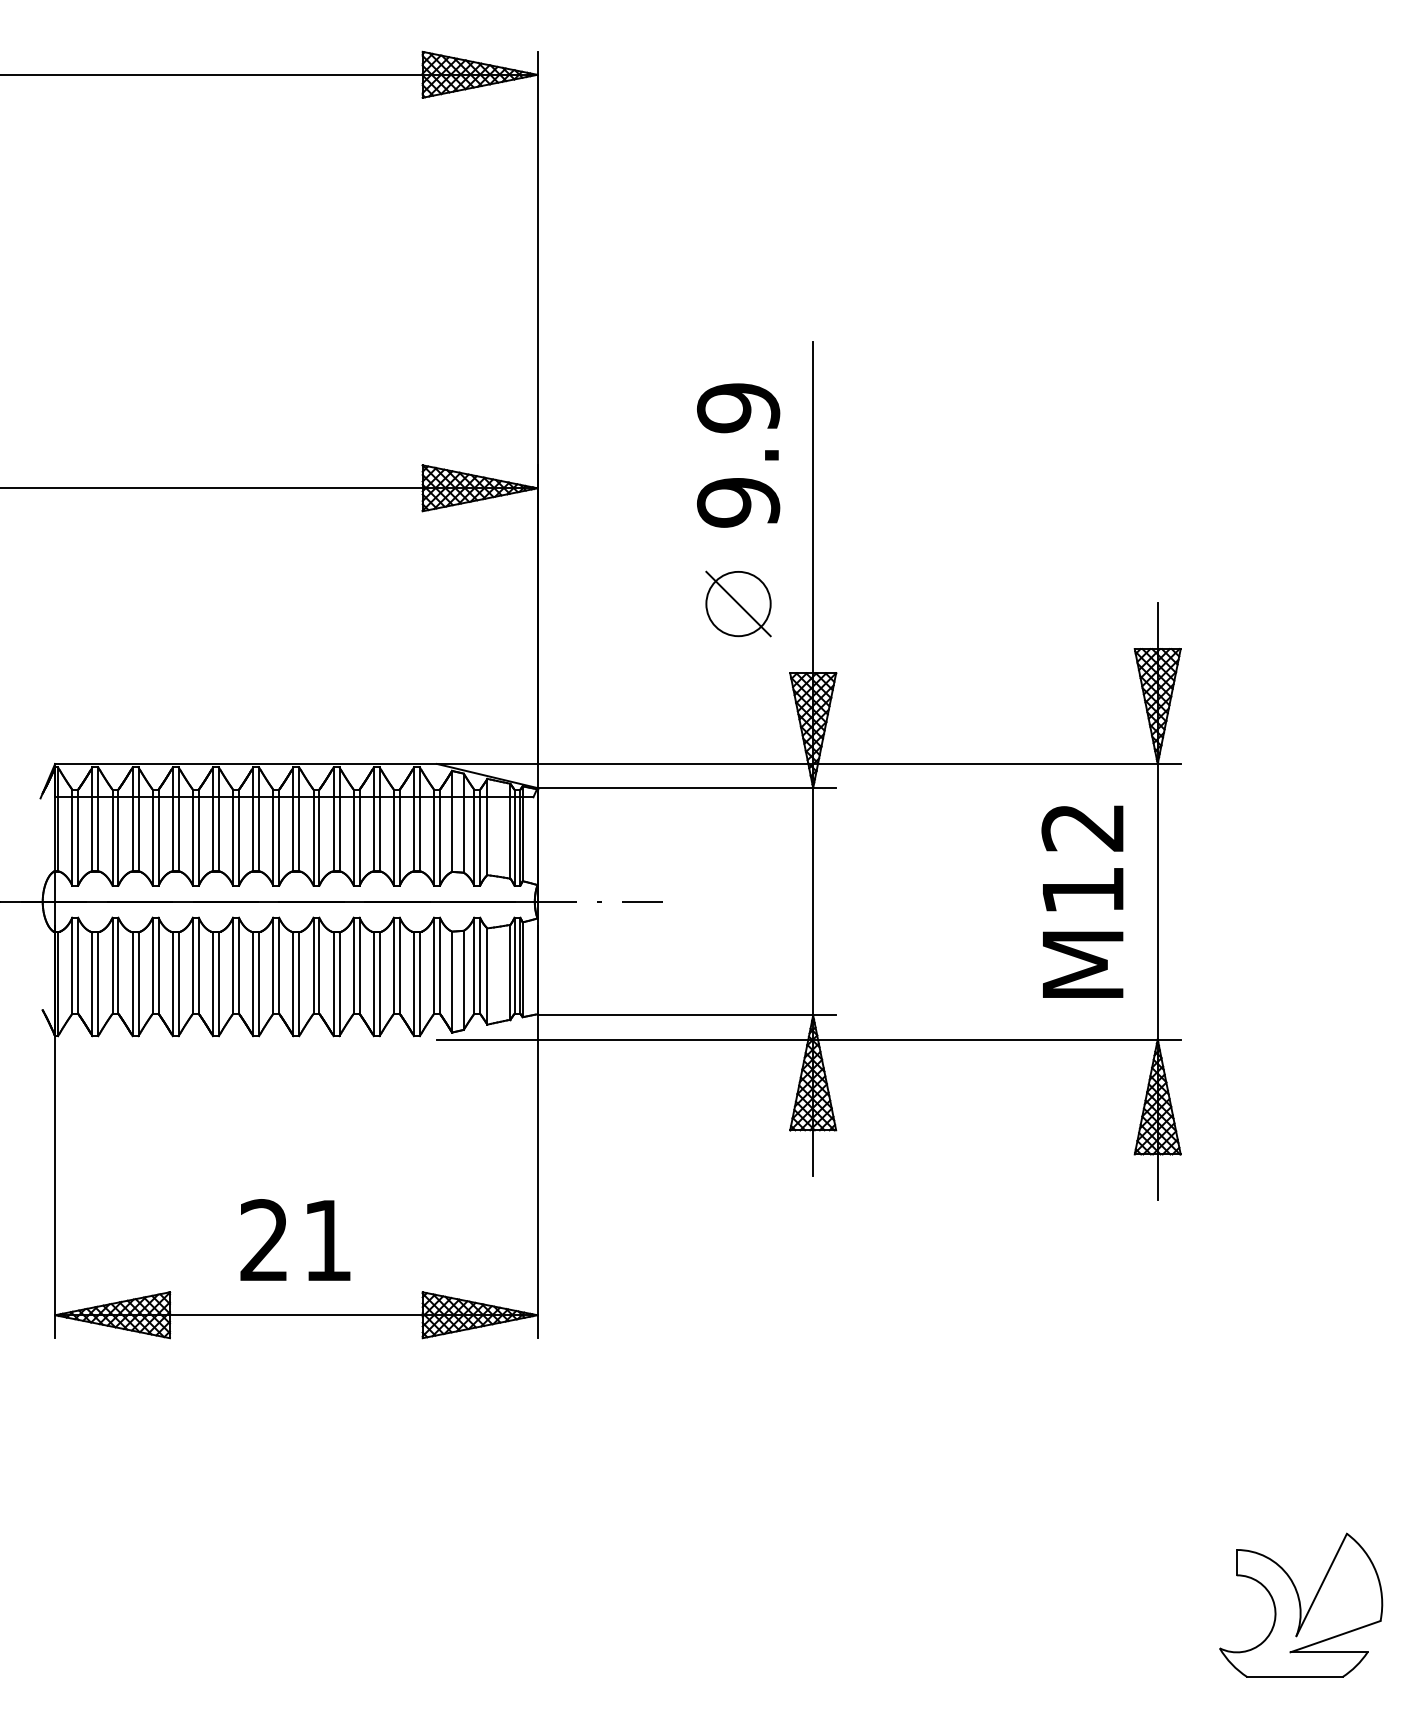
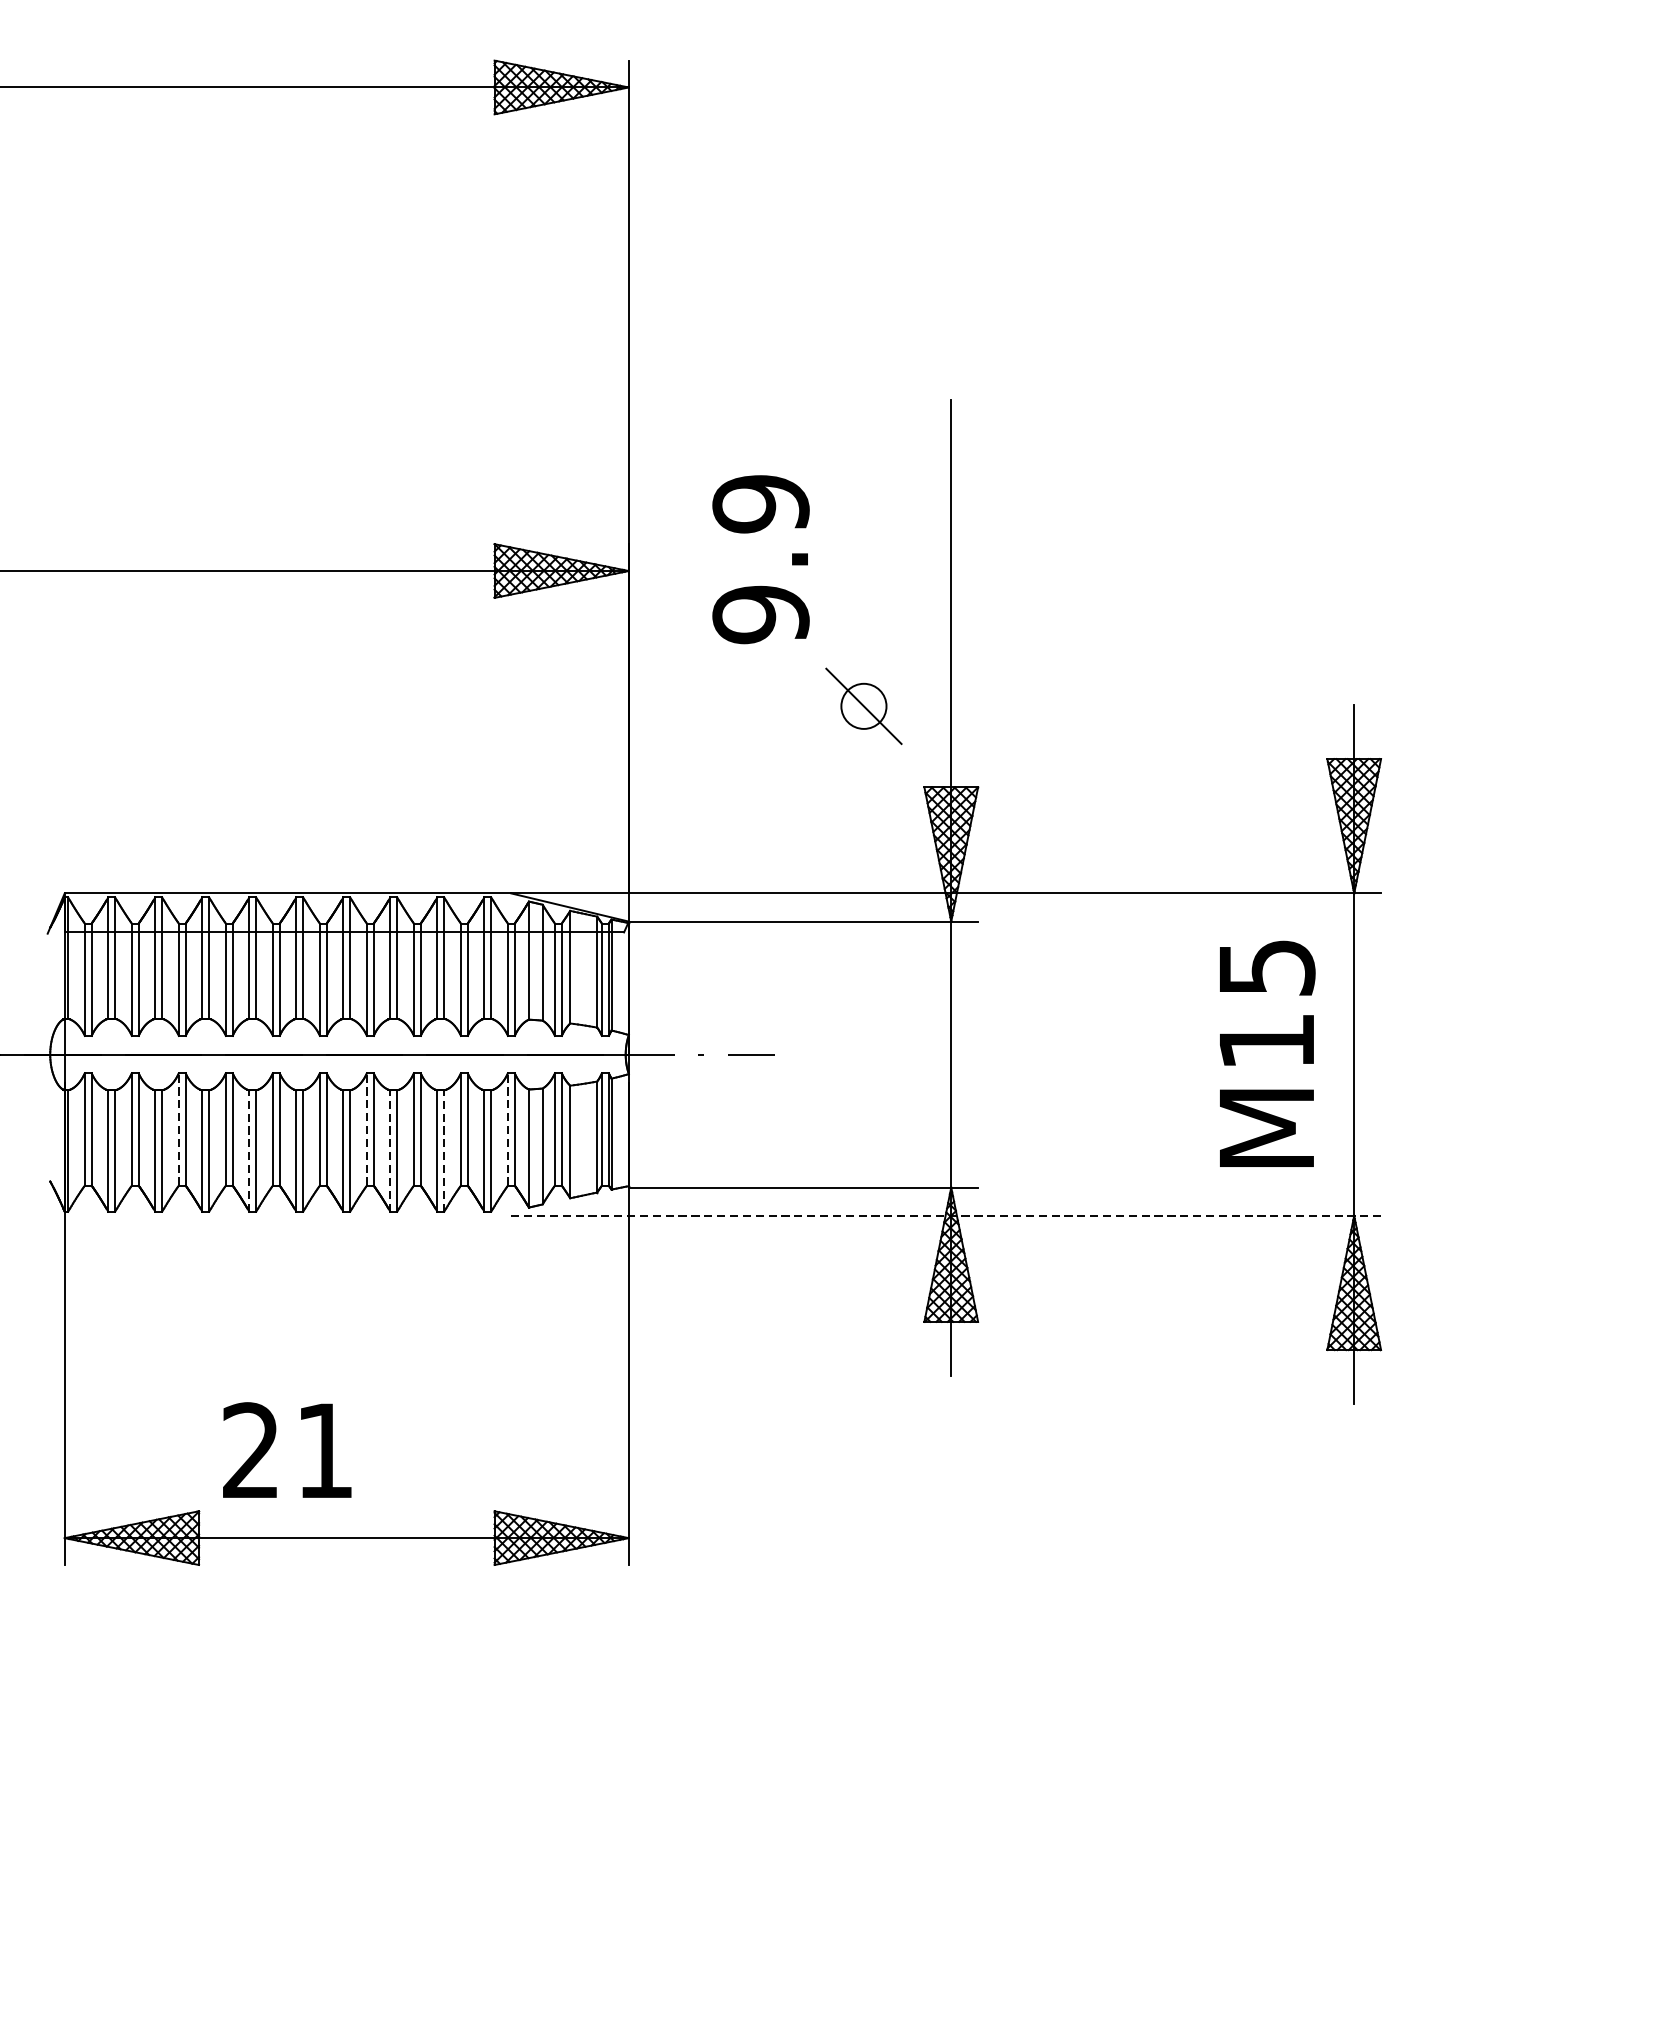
text: (738, 455) -> (760, 559), moved
circle: (738, 603) -> (863, 705), size x0.6
text: (1082, 827) -> (1266, 967), M12 -> M15
line: (152, 965) -> (178, 1129), solid -> dashed
line: (313, 965) -> (366, 1129), solid -> dashed
line: (434, 965) -> (508, 1129), solid -> dashed
line: (213, 984) -> (249, 1151), solid -> dashed
line: (333, 984) -> (390, 1151), solid -> dashed
line: (379, 984) -> (444, 1151), solid -> dashed
line: (808, 1039) -> (945, 1215), solid -> dashed
text: (295, 1239) -> (287, 1449), moved
part: (1301, 1604) -> (1522, 1876), removed

